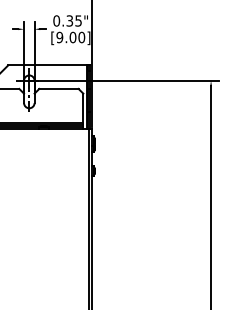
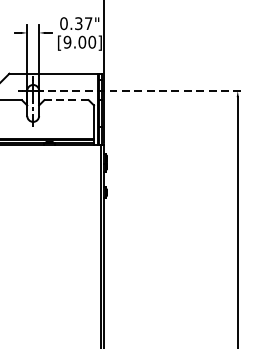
text: (78, 20) -> (88, 23), 0.35" -> 0.37"
line: (124, 80) -> (140, 90), solid -> dashed
line: (58, 88) -> (66, 99), solid -> dashed

